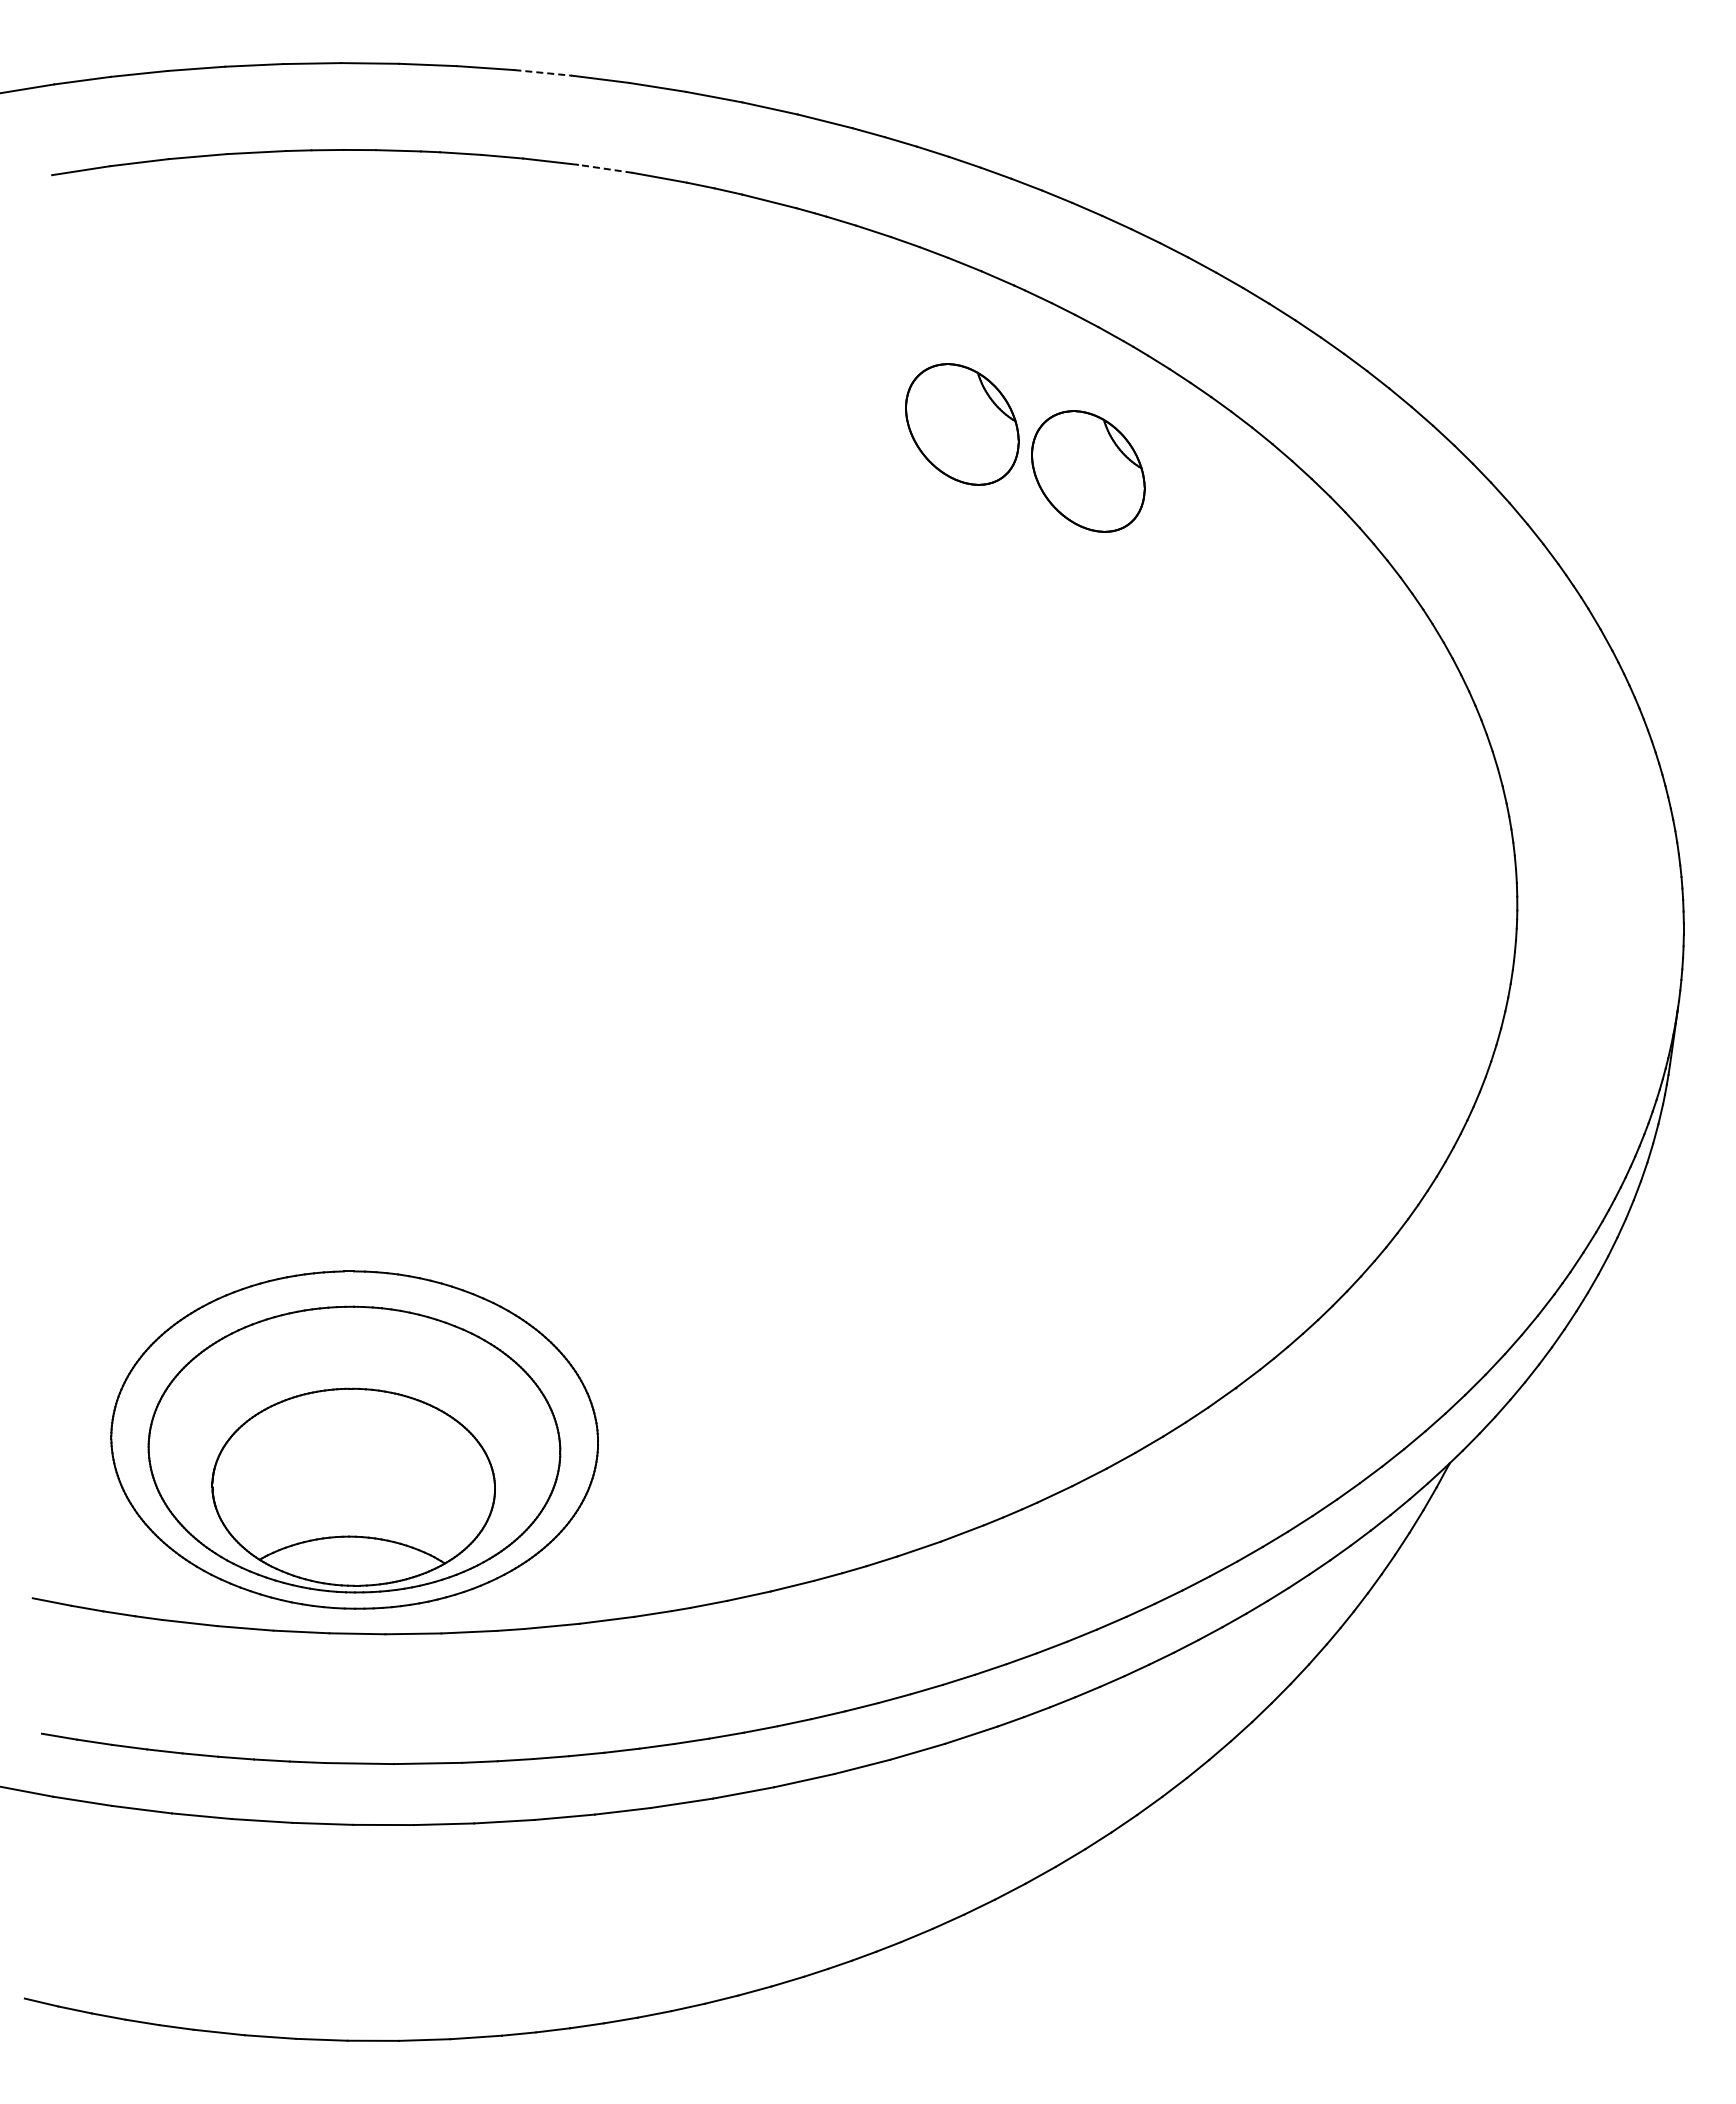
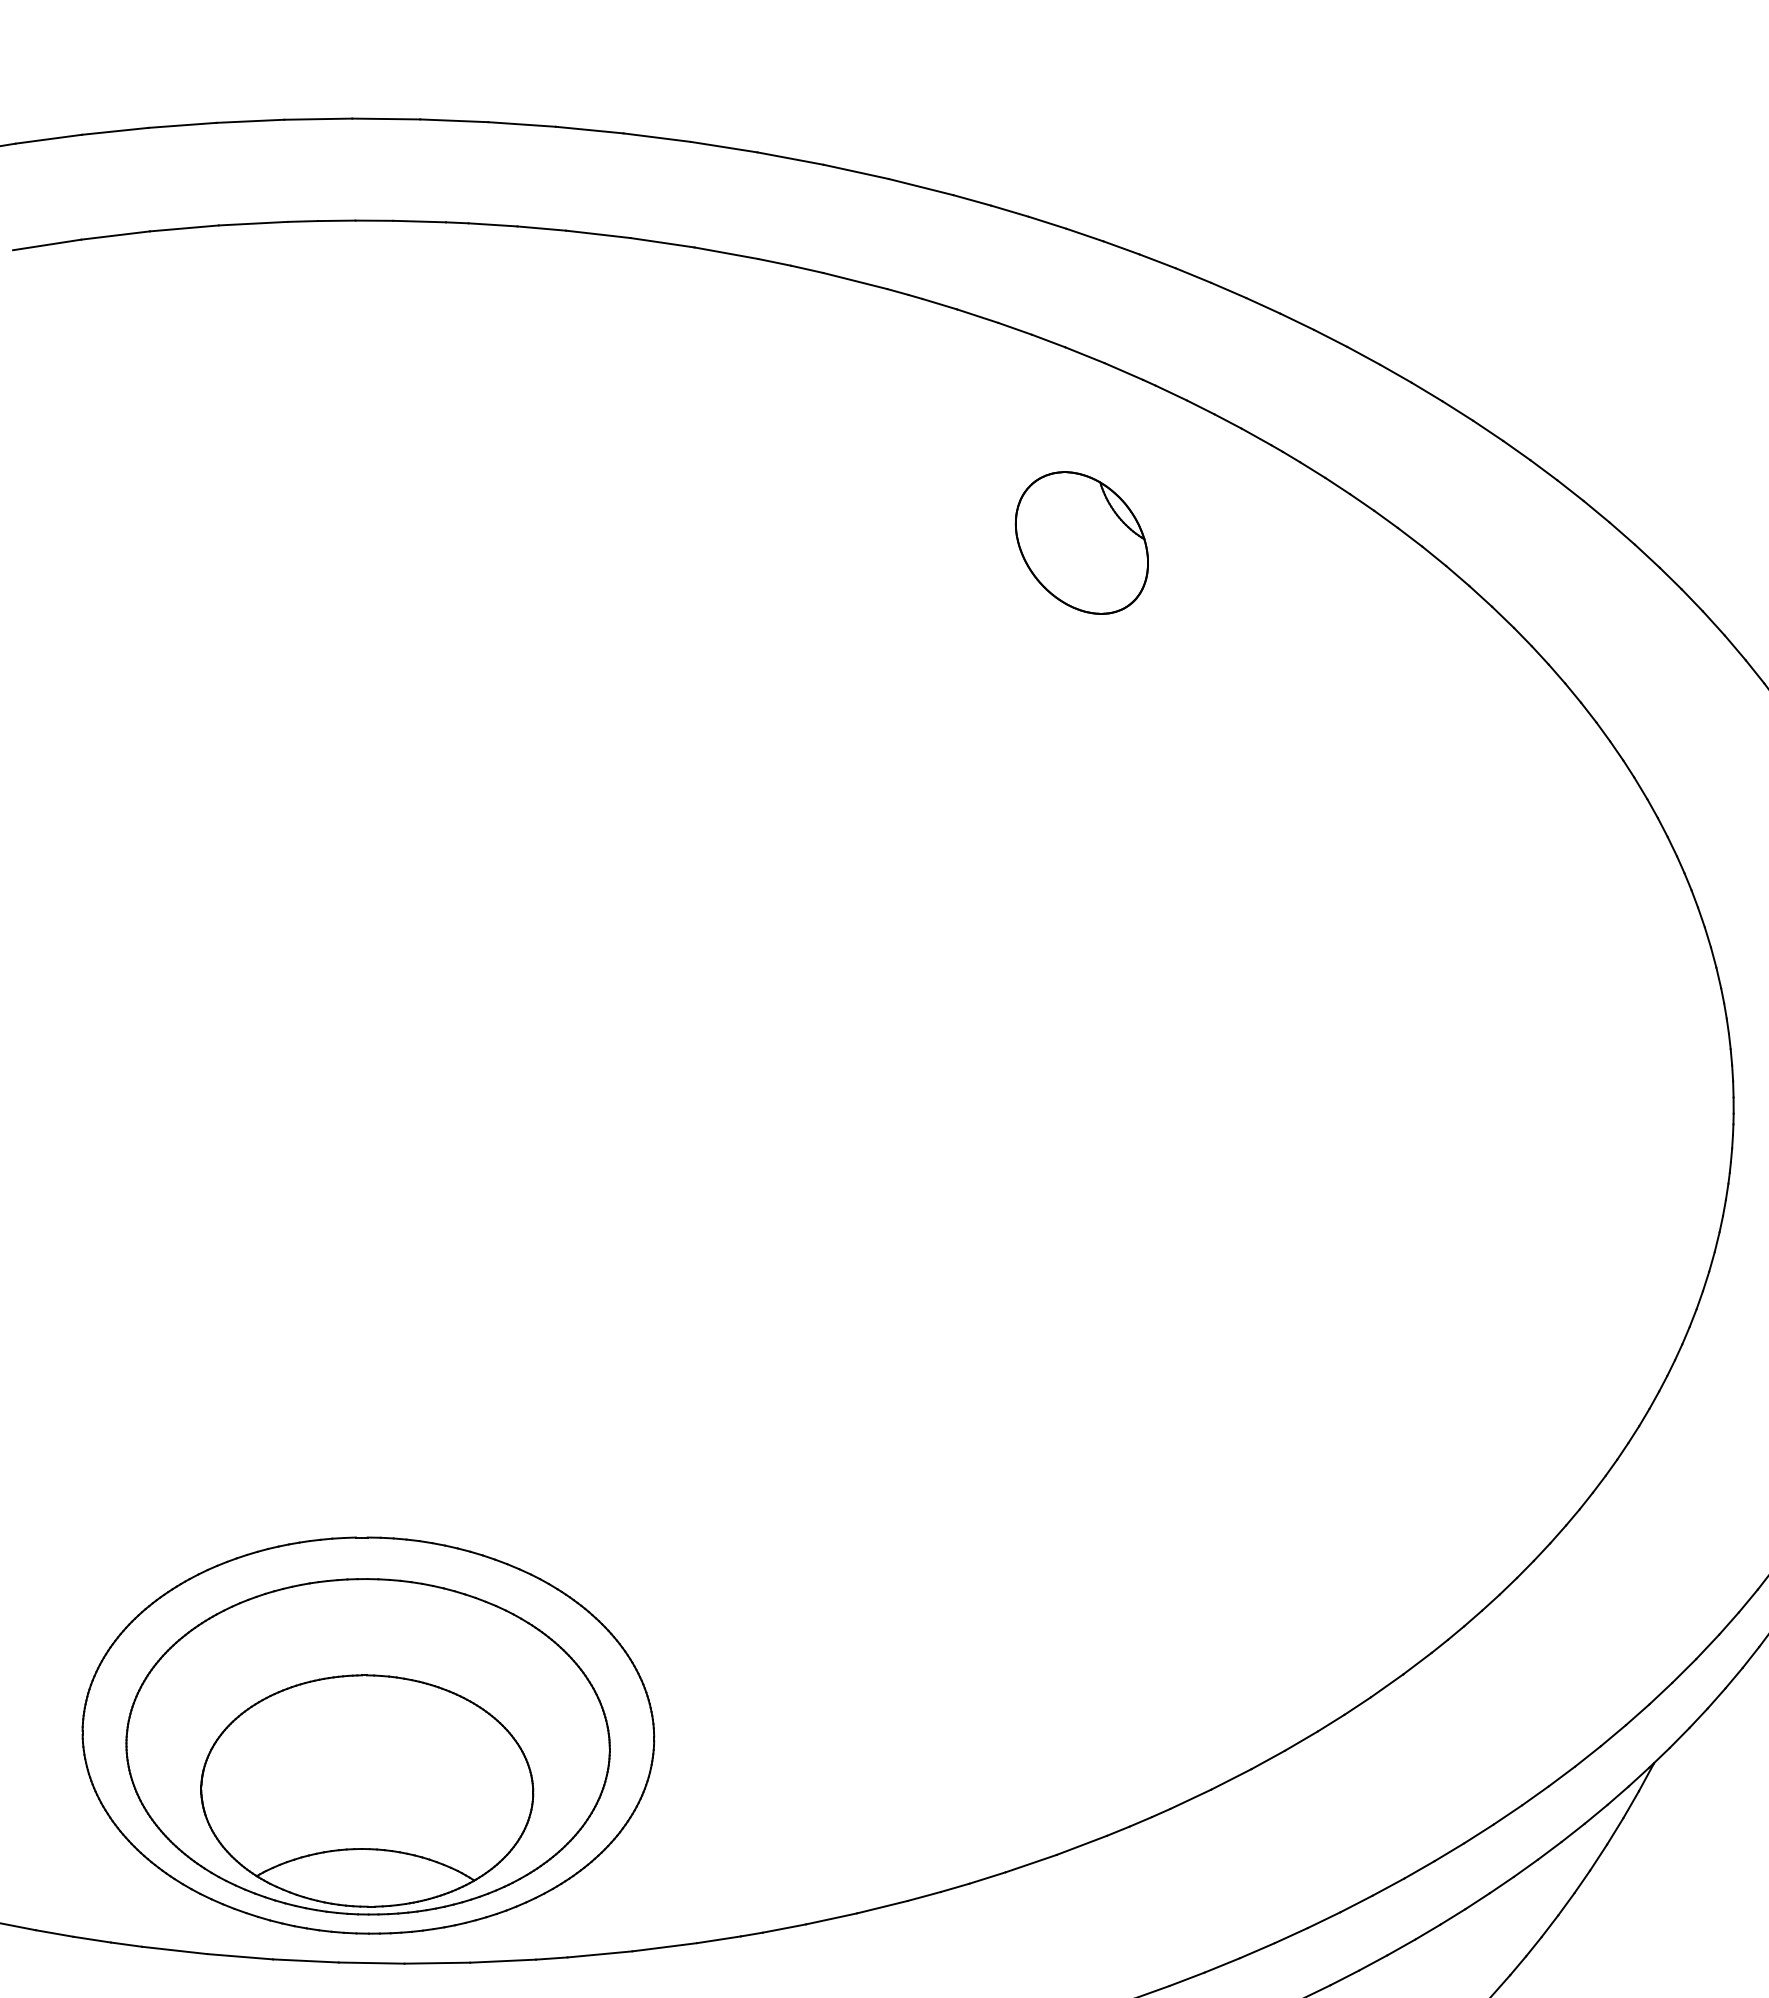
line: (543, 72) -> (590, 129), dashed -> solid
line: (605, 168) -> (662, 242), dashed -> solid
part: (1088, 471) -> (1230, 598), removed

